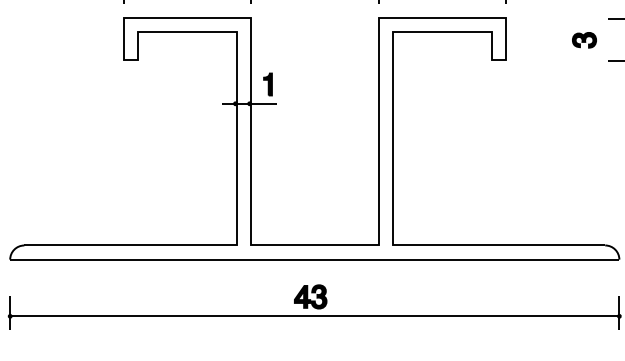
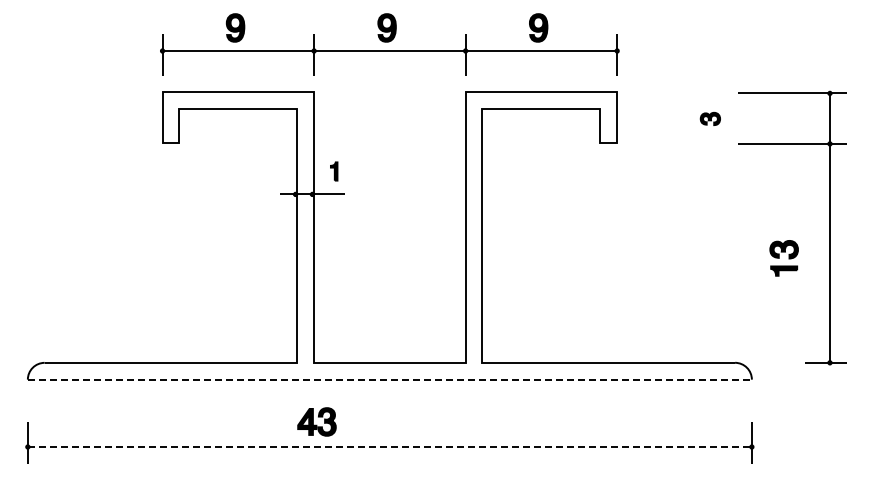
part: (584, 39) -> (710, 118), size x0.7
part: (267, 84) -> (333, 171), size x0.7
line: (315, 259) -> (390, 379), solid -> dashed
part: (310, 296) -> (316, 421), moved
line: (315, 316) -> (390, 447), solid -> dashed

